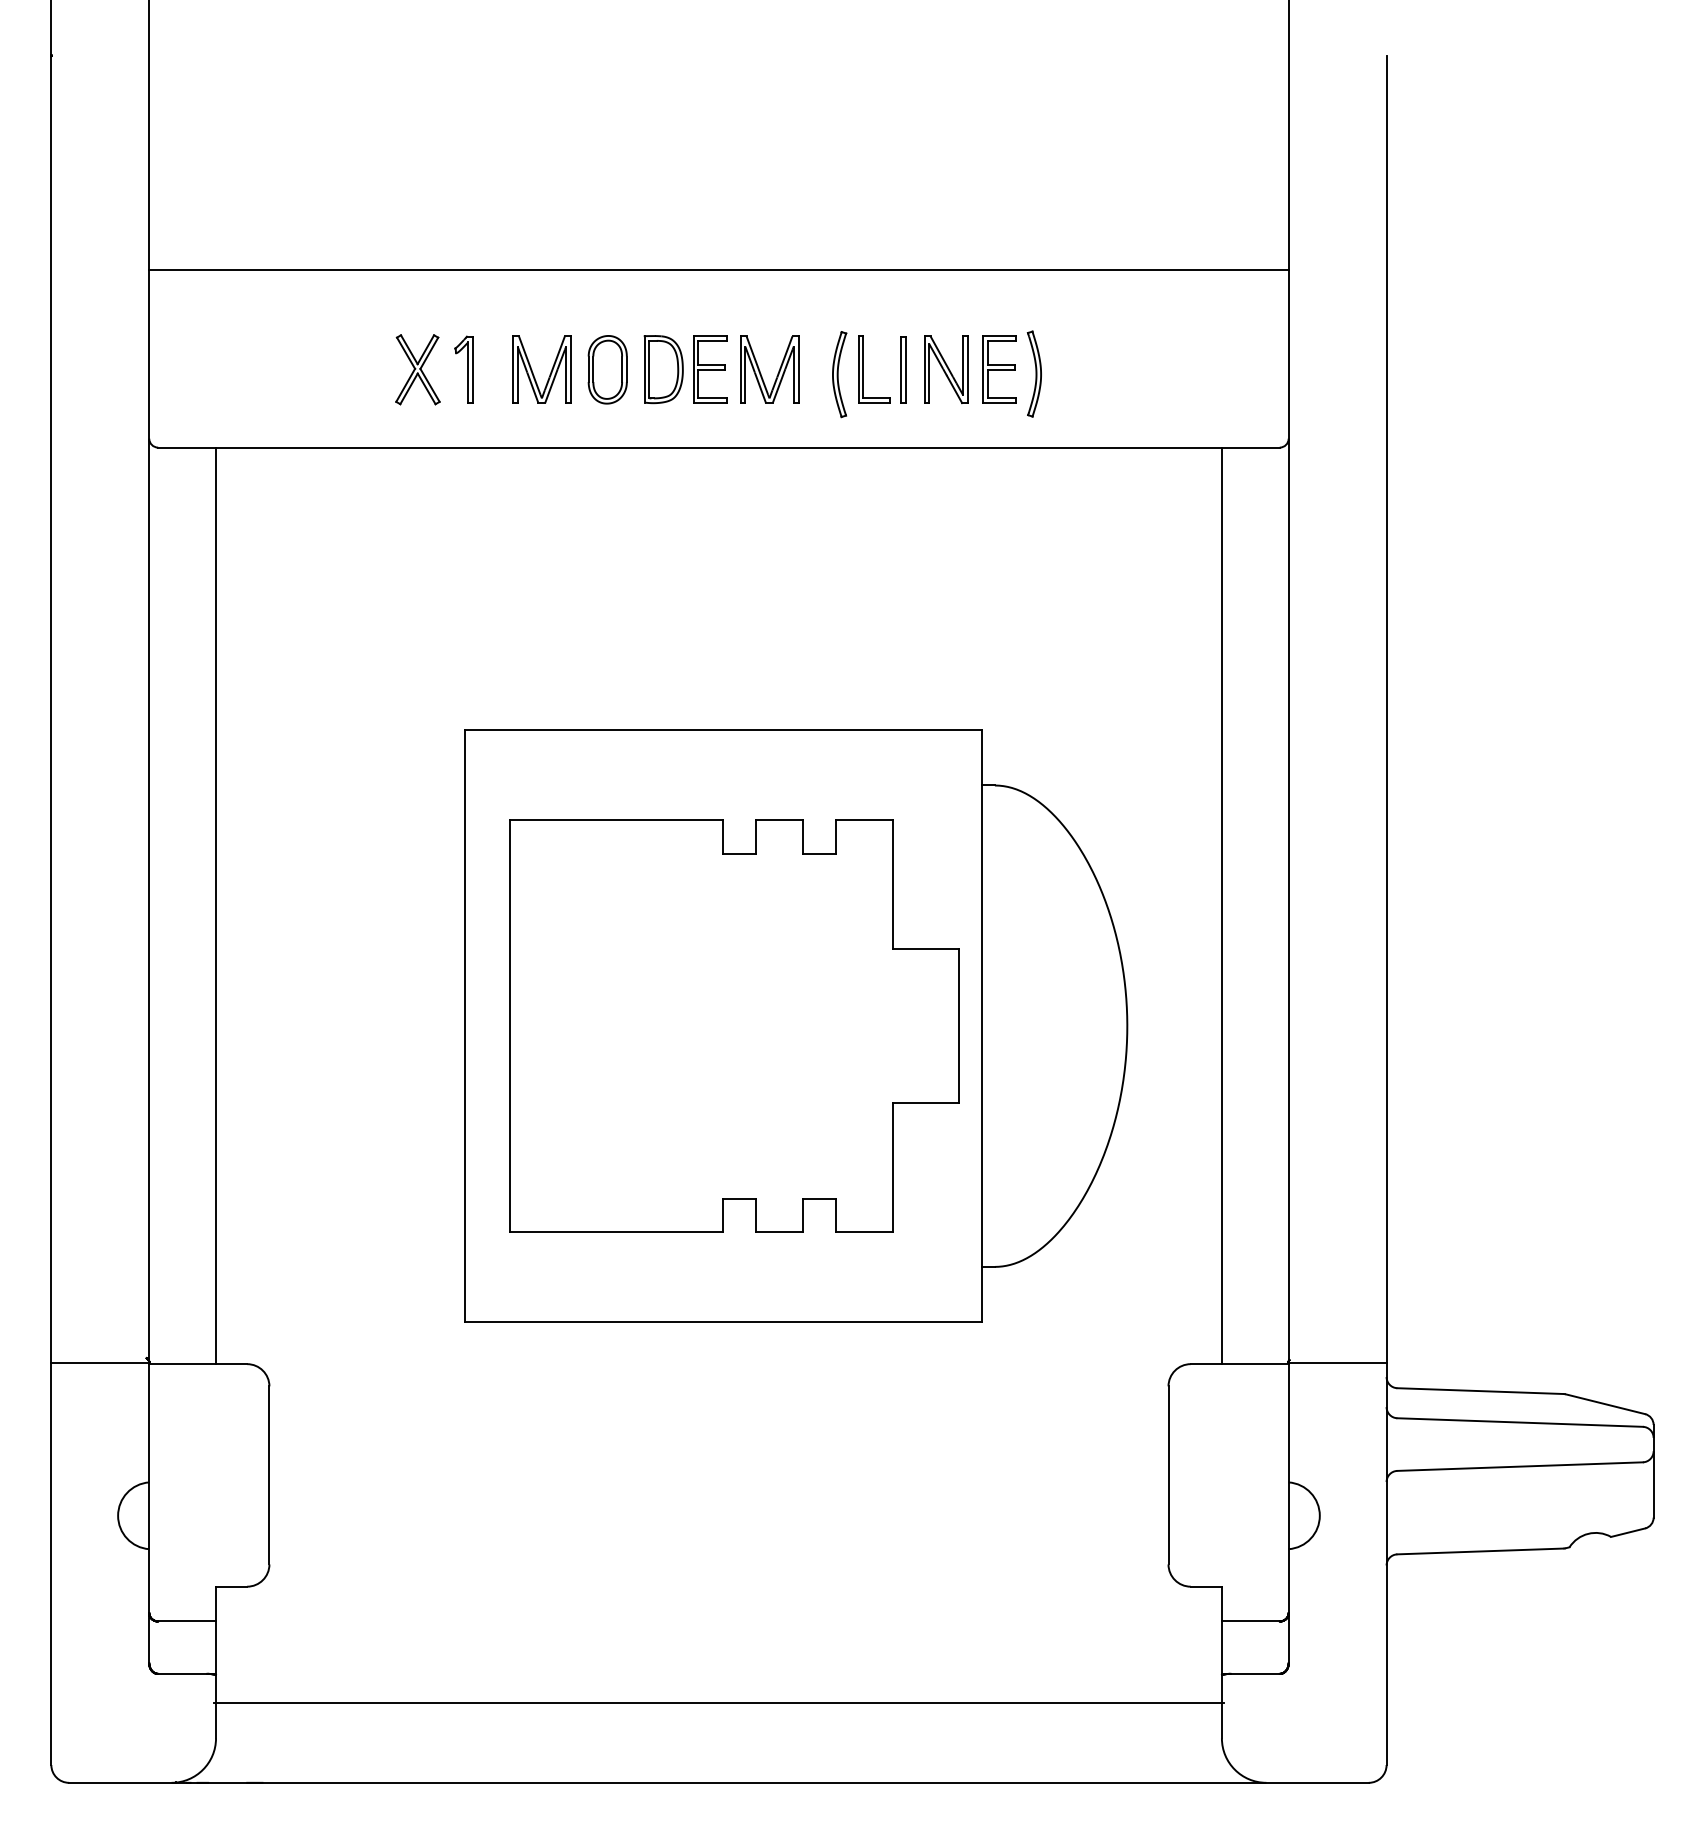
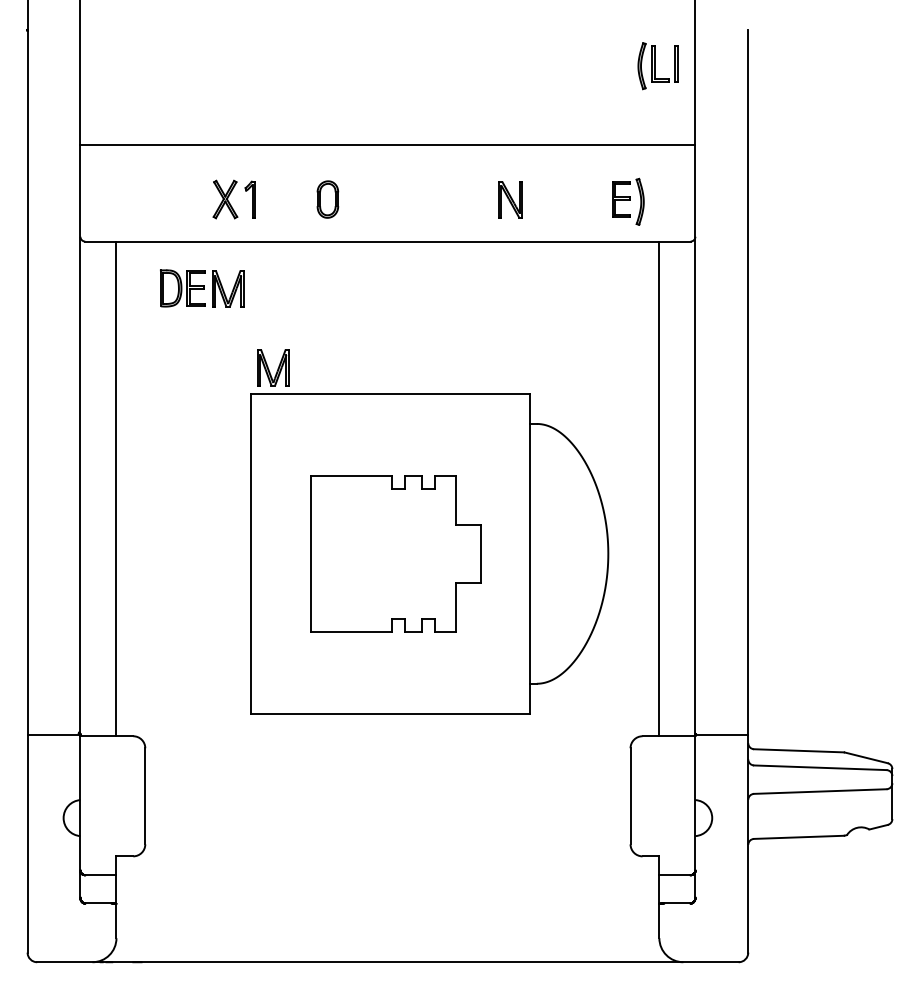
part: (542, 369) -> (273, 367), moved
part: (721, 369) -> (202, 288), moved
part: (1012, 373) -> (628, 201), moved
part: (868, 375) -> (657, 66), moved
part: (734, 1025) -> (396, 553), size x0.7
line: (718, 1701) -> (387, 918), removed

